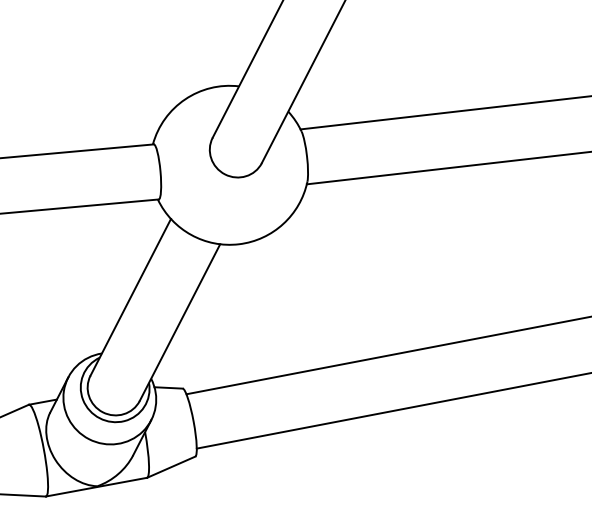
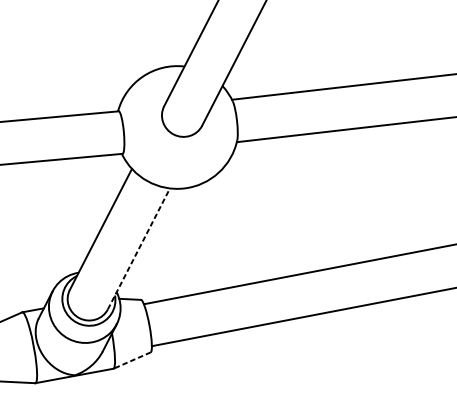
line: (180, 322) -> (139, 248), solid -> dashed
line: (170, 467) -> (131, 360), solid -> dashed

